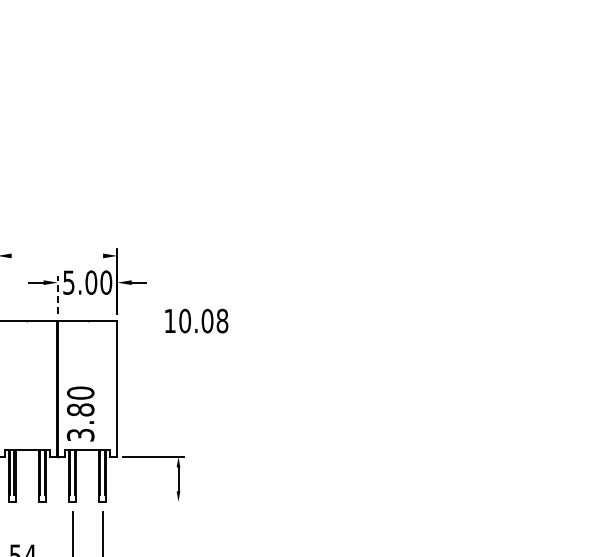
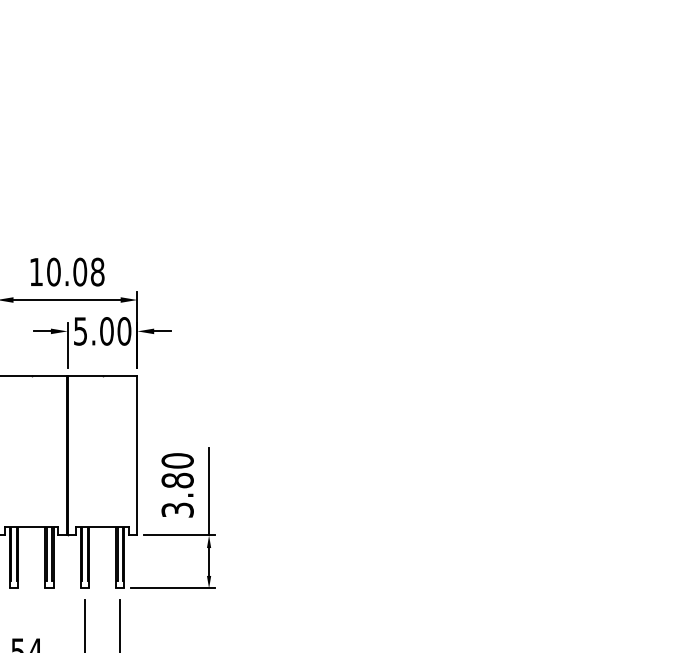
line: (57, 255) -> (67, 299), added
line: (57, 294) -> (67, 345), dashed -> solid
text: (196, 320) -> (67, 271), moved
text: (80, 413) -> (177, 484), moved
line: (178, 419) -> (209, 491), added
line: (147, 501) -> (172, 587), added

